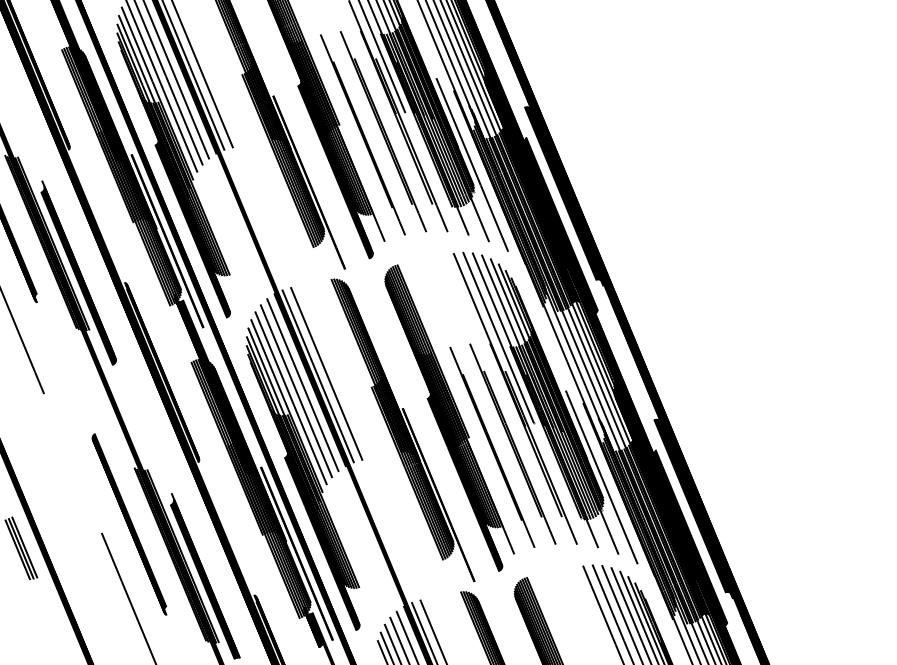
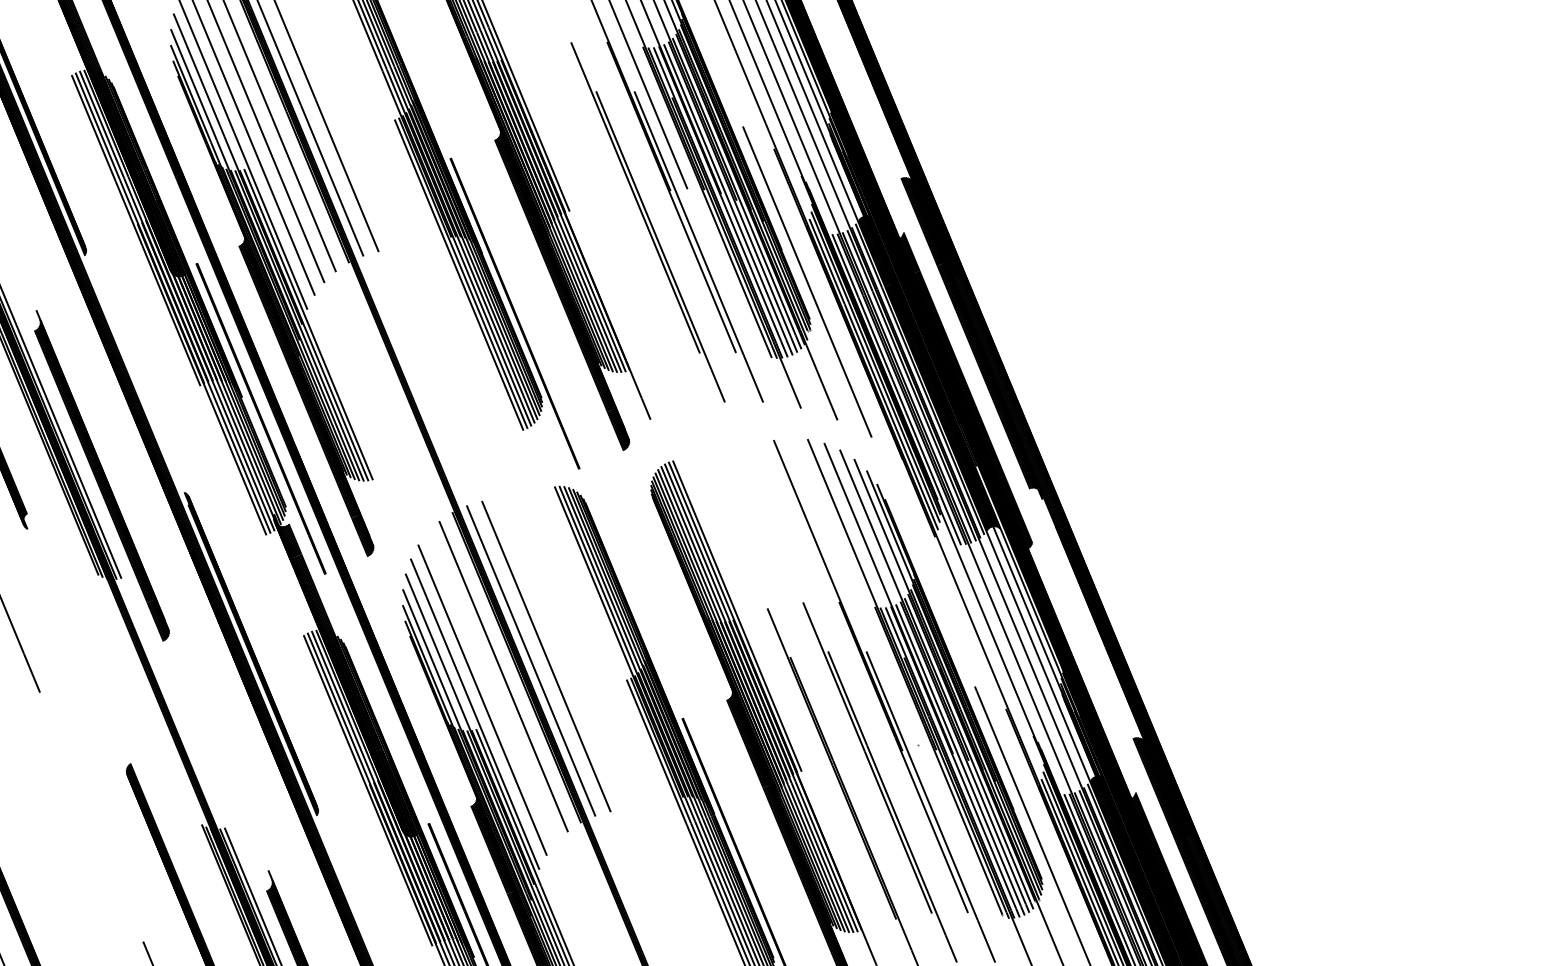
line: (362, 134) -> (610, 227), removed
line: (498, 337) -> (854, 591), removed
line: (296, 391) -> (492, 688), removed

